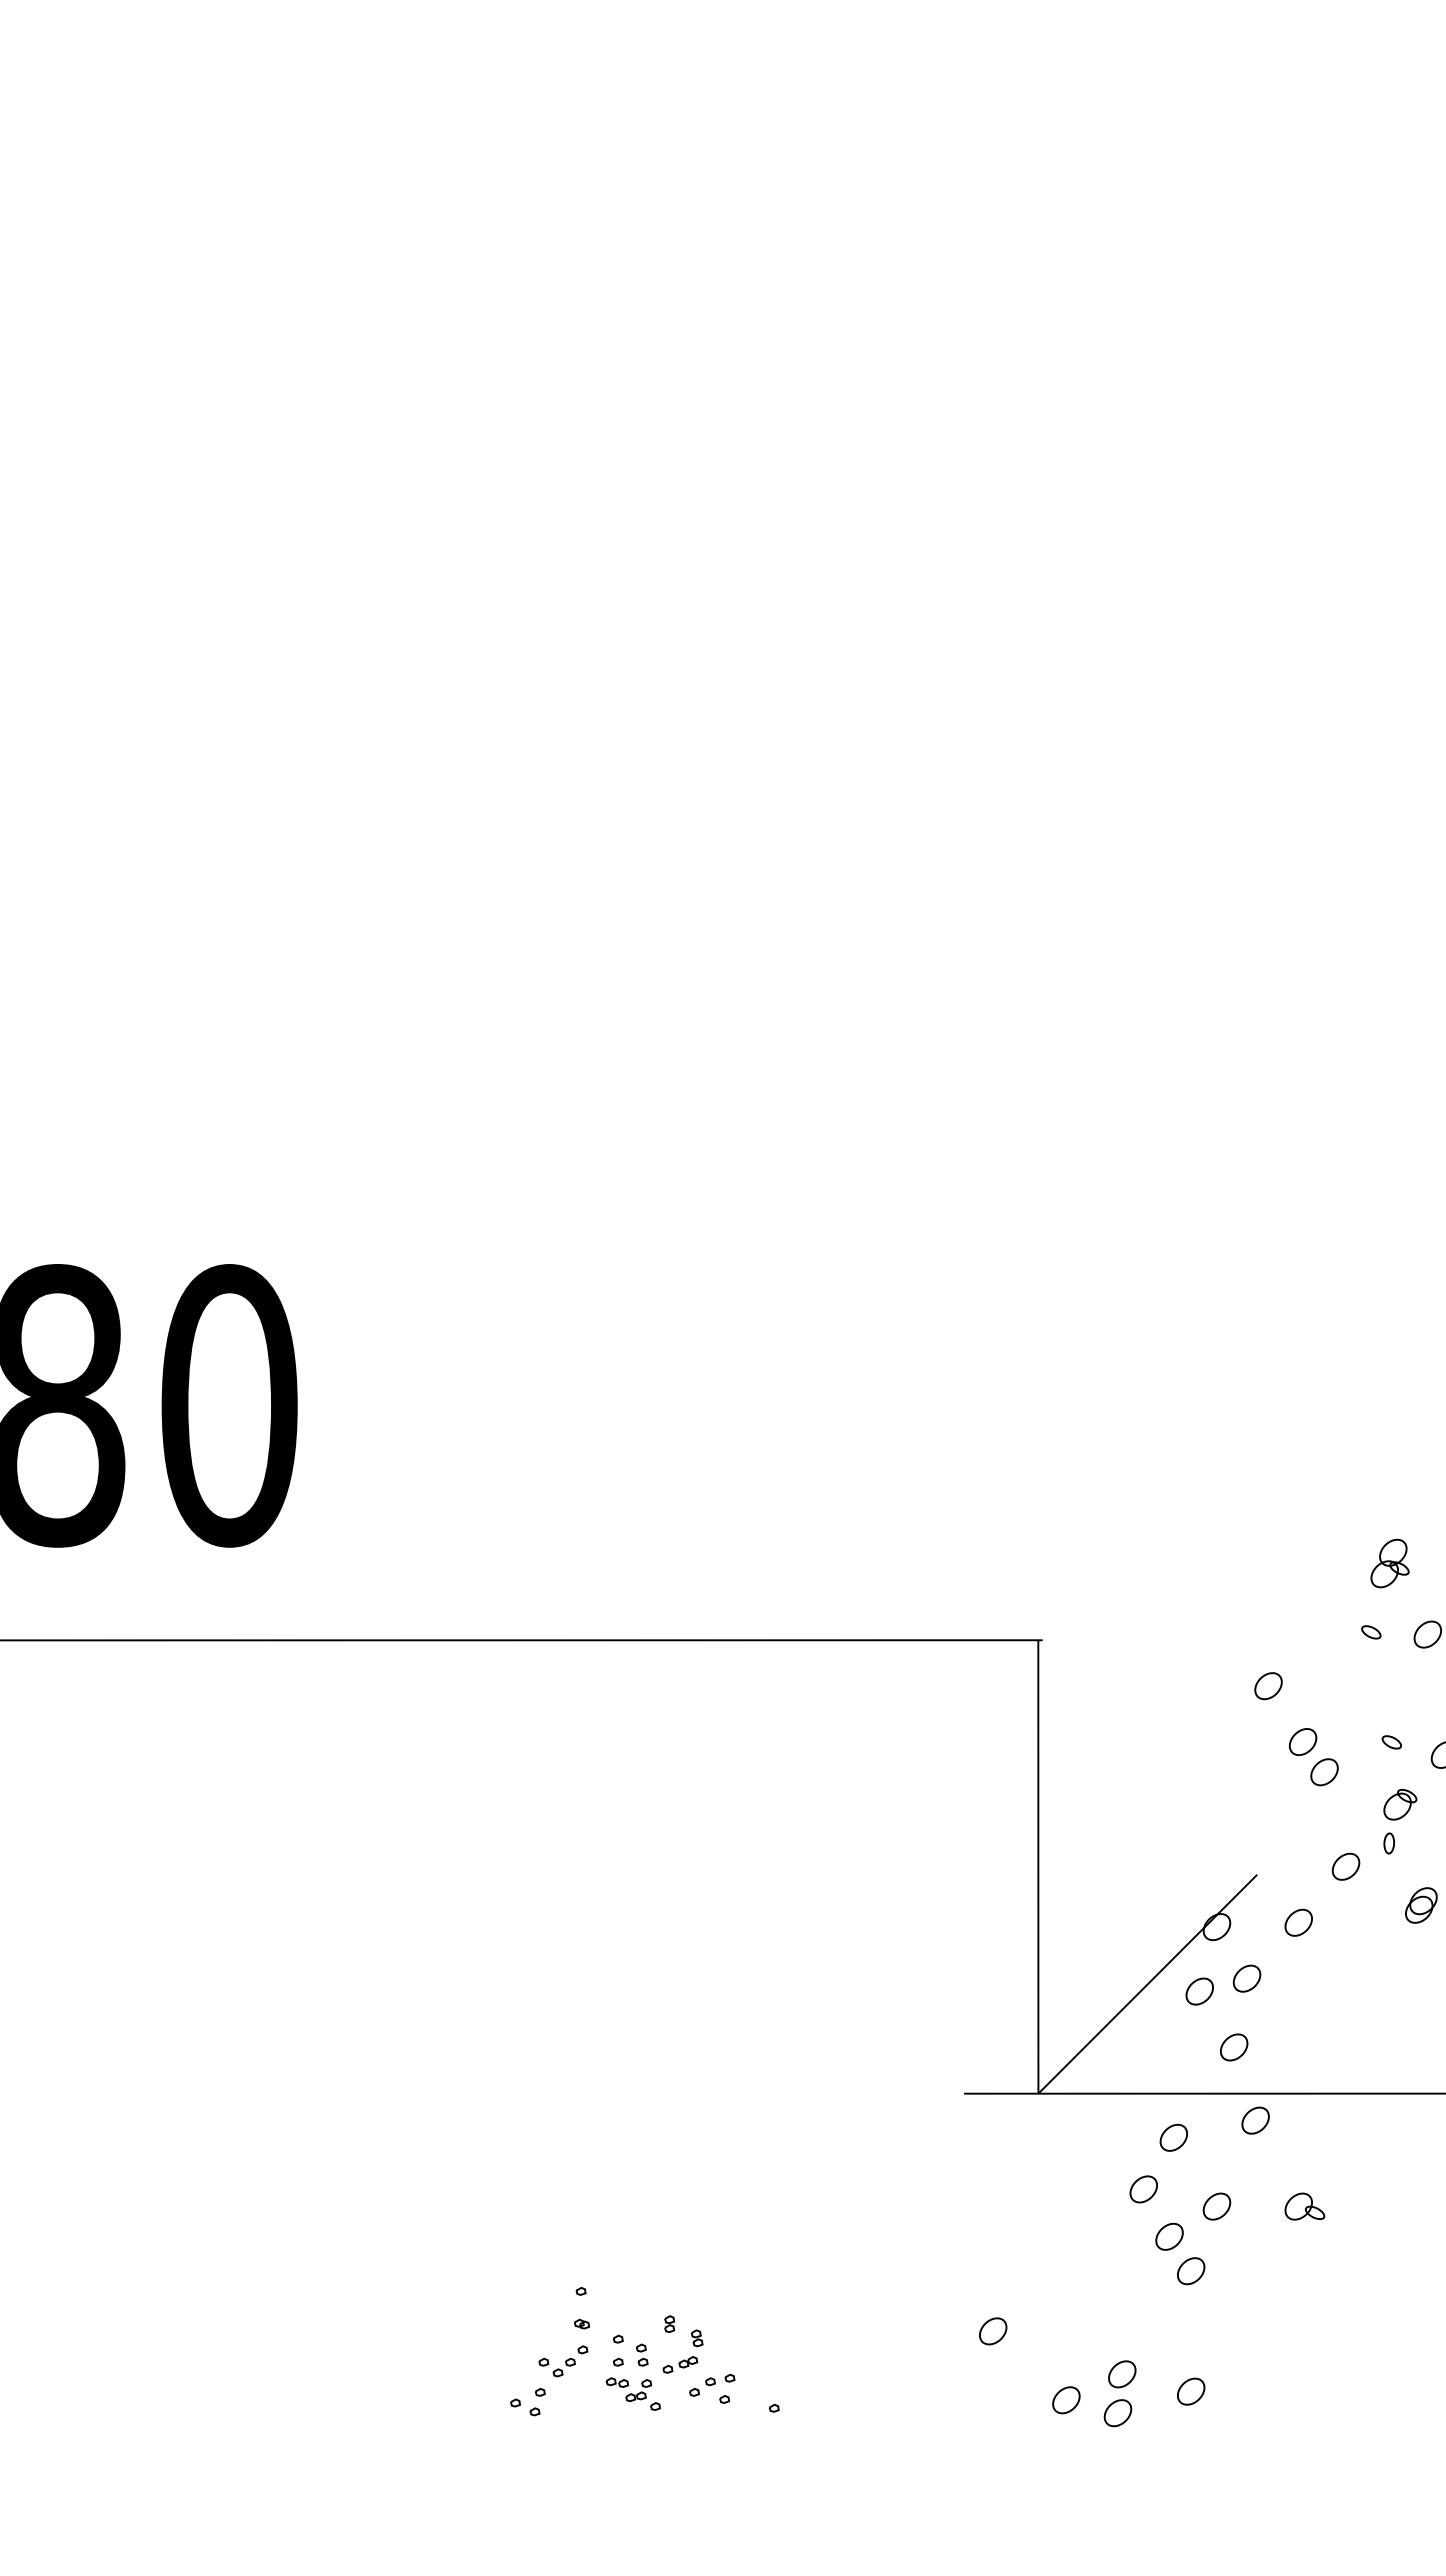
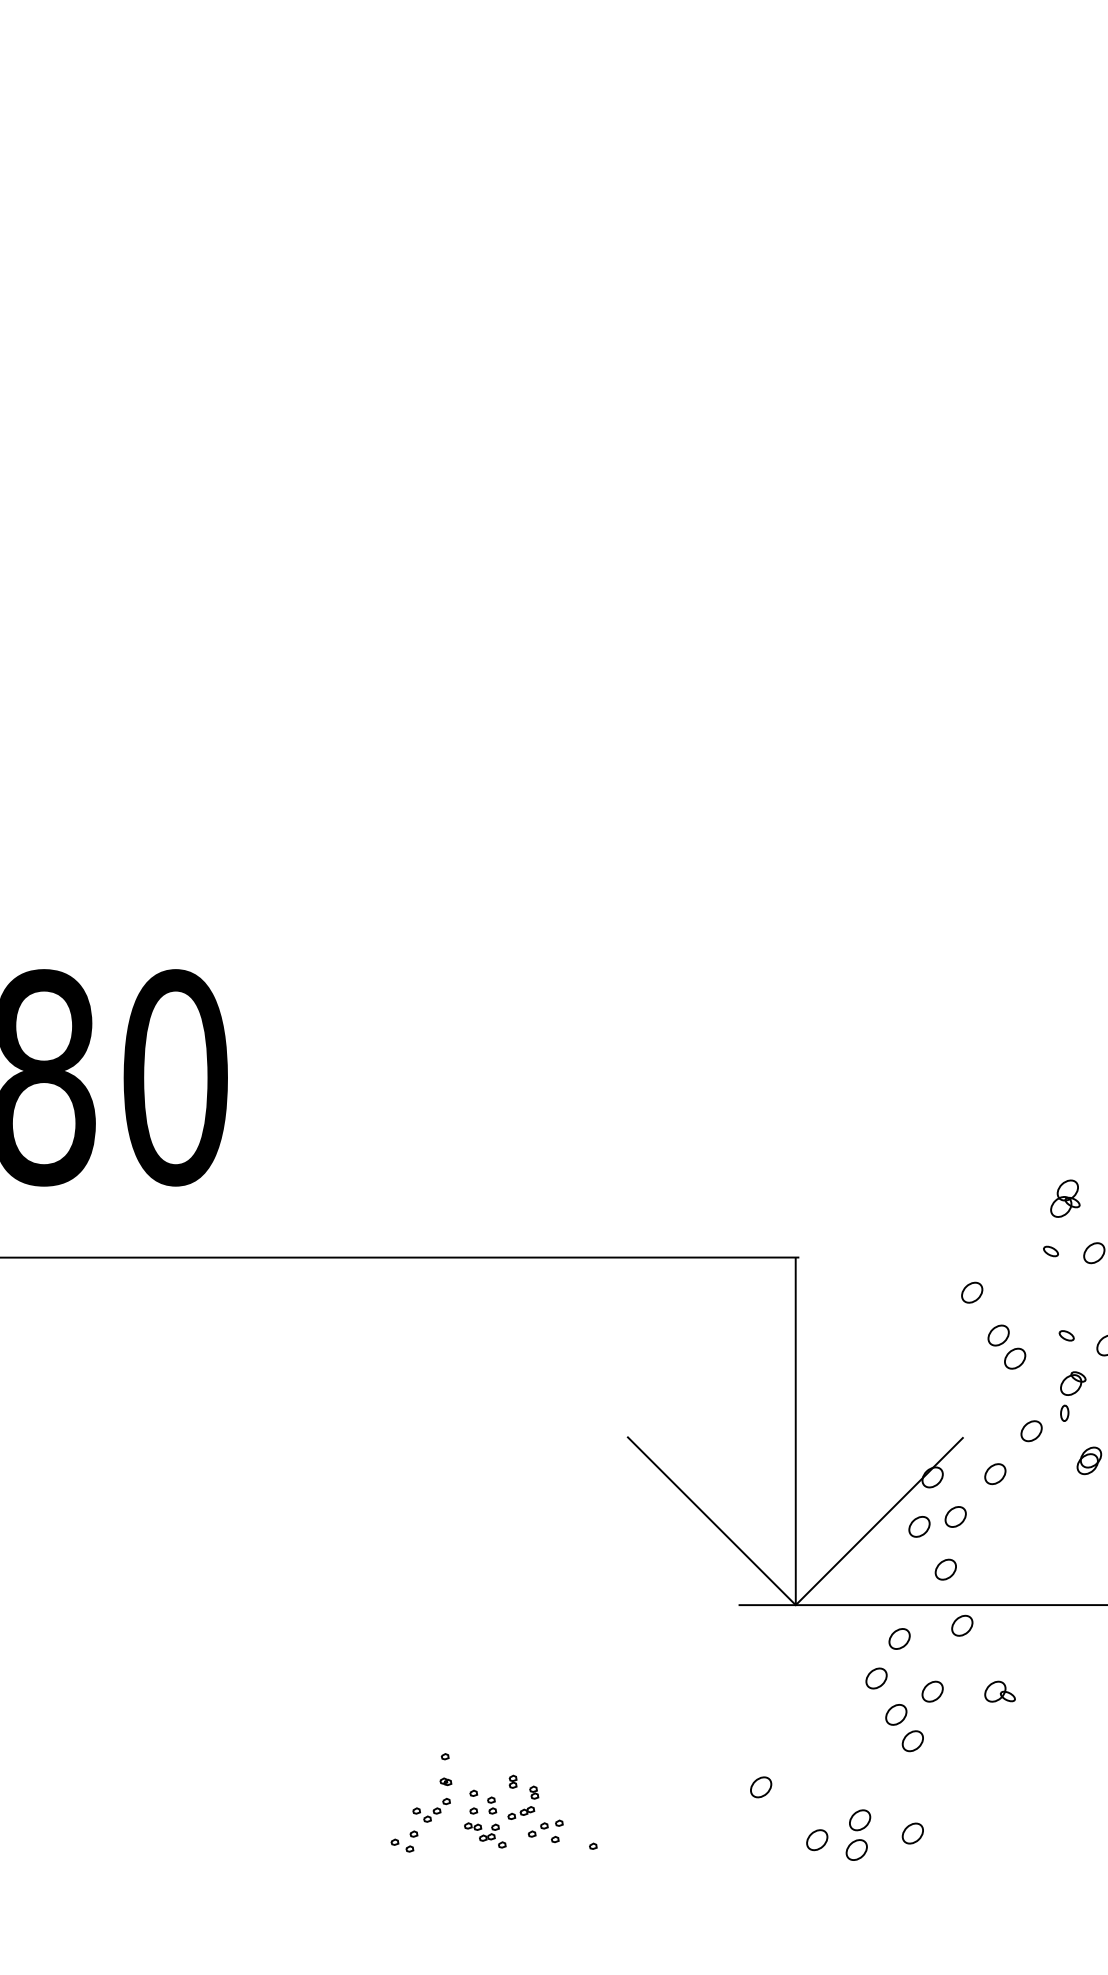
line: (928, 1983) -> (711, 1520), added

